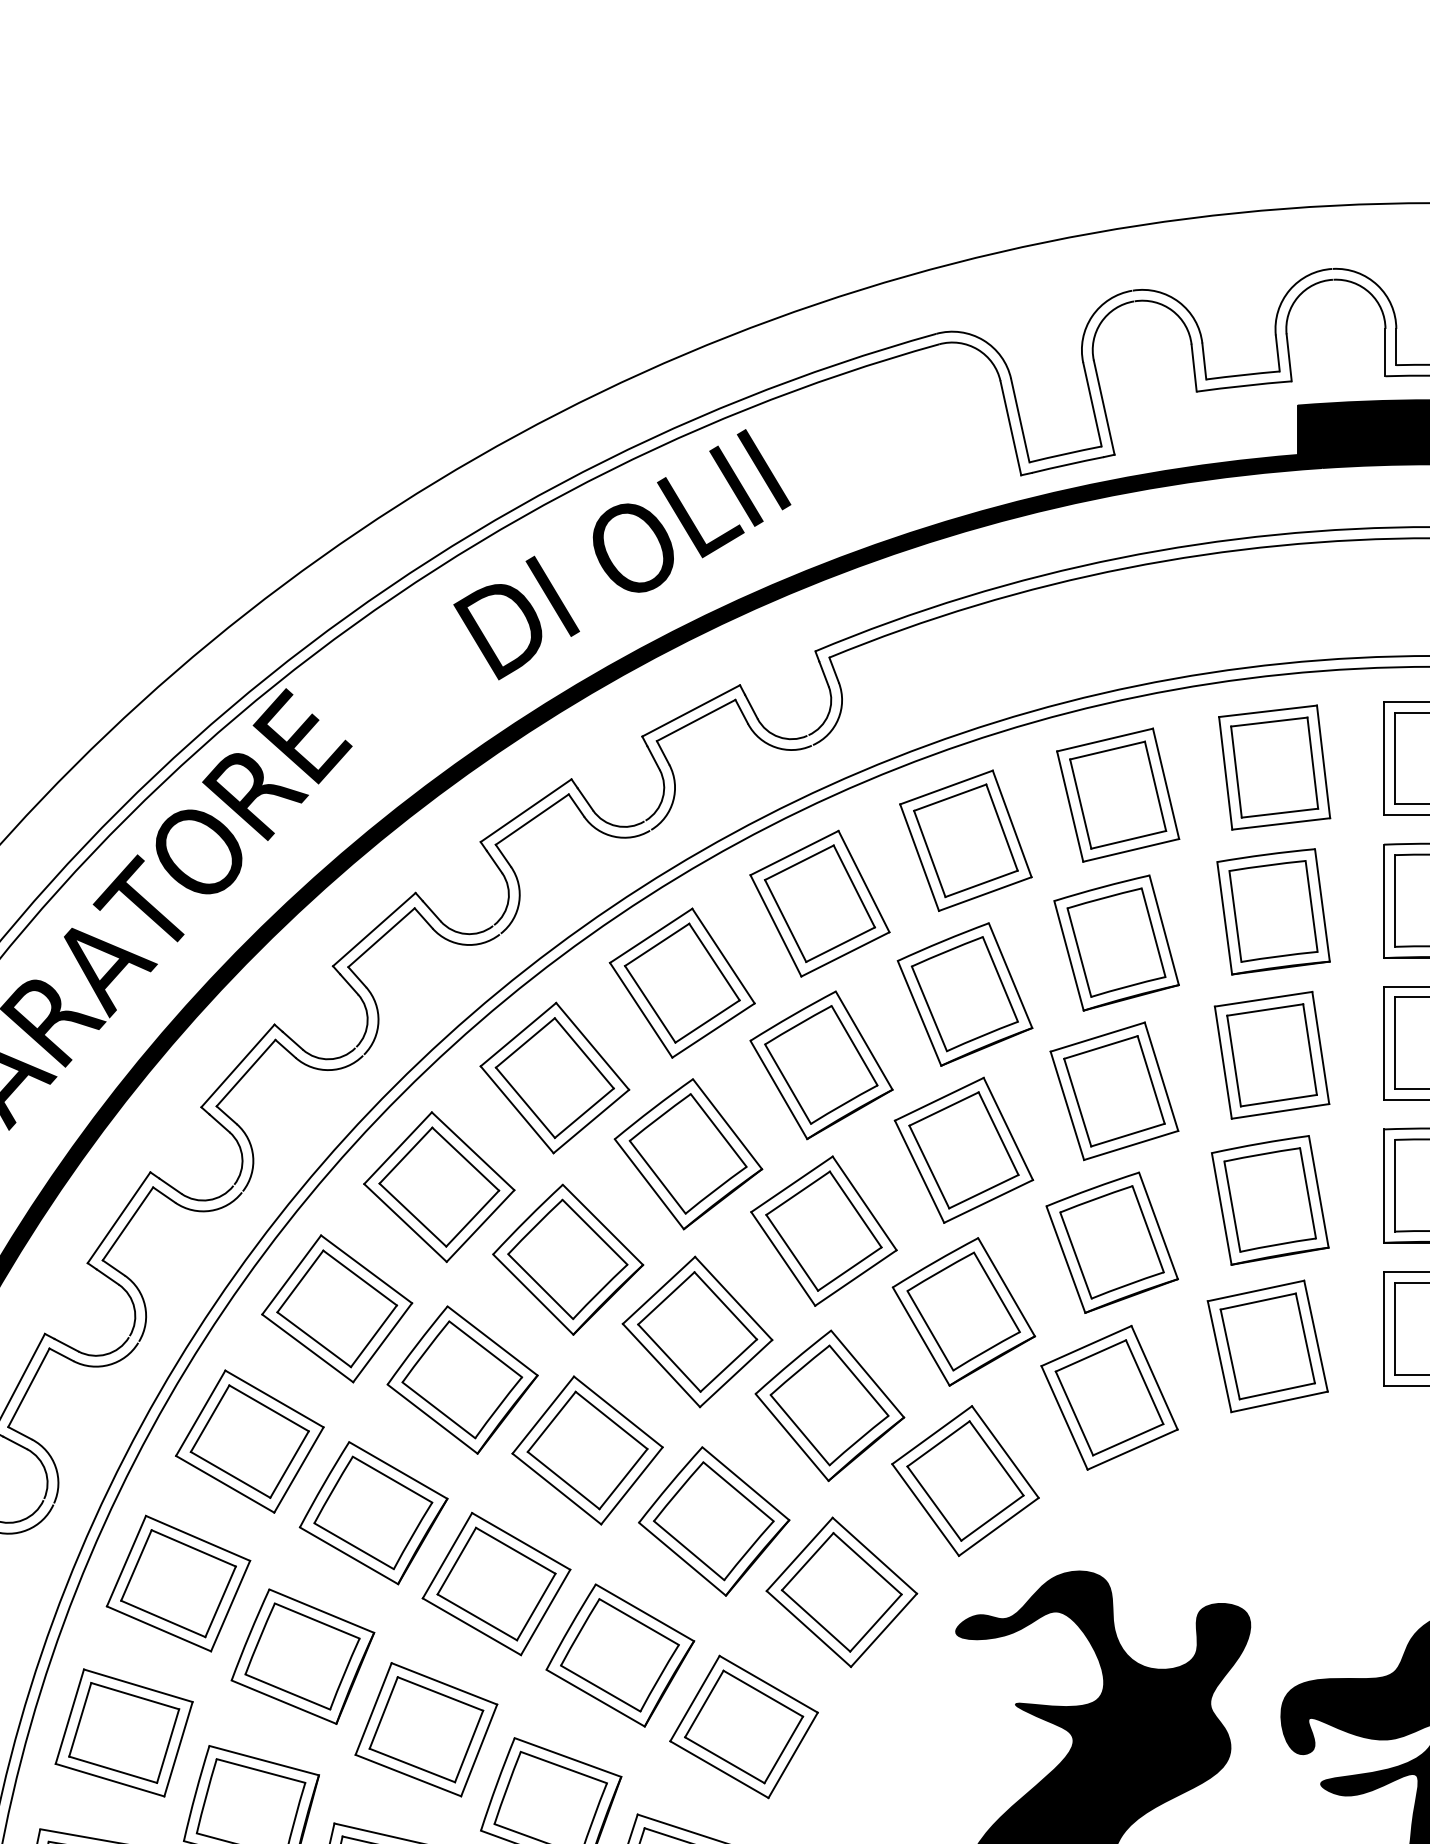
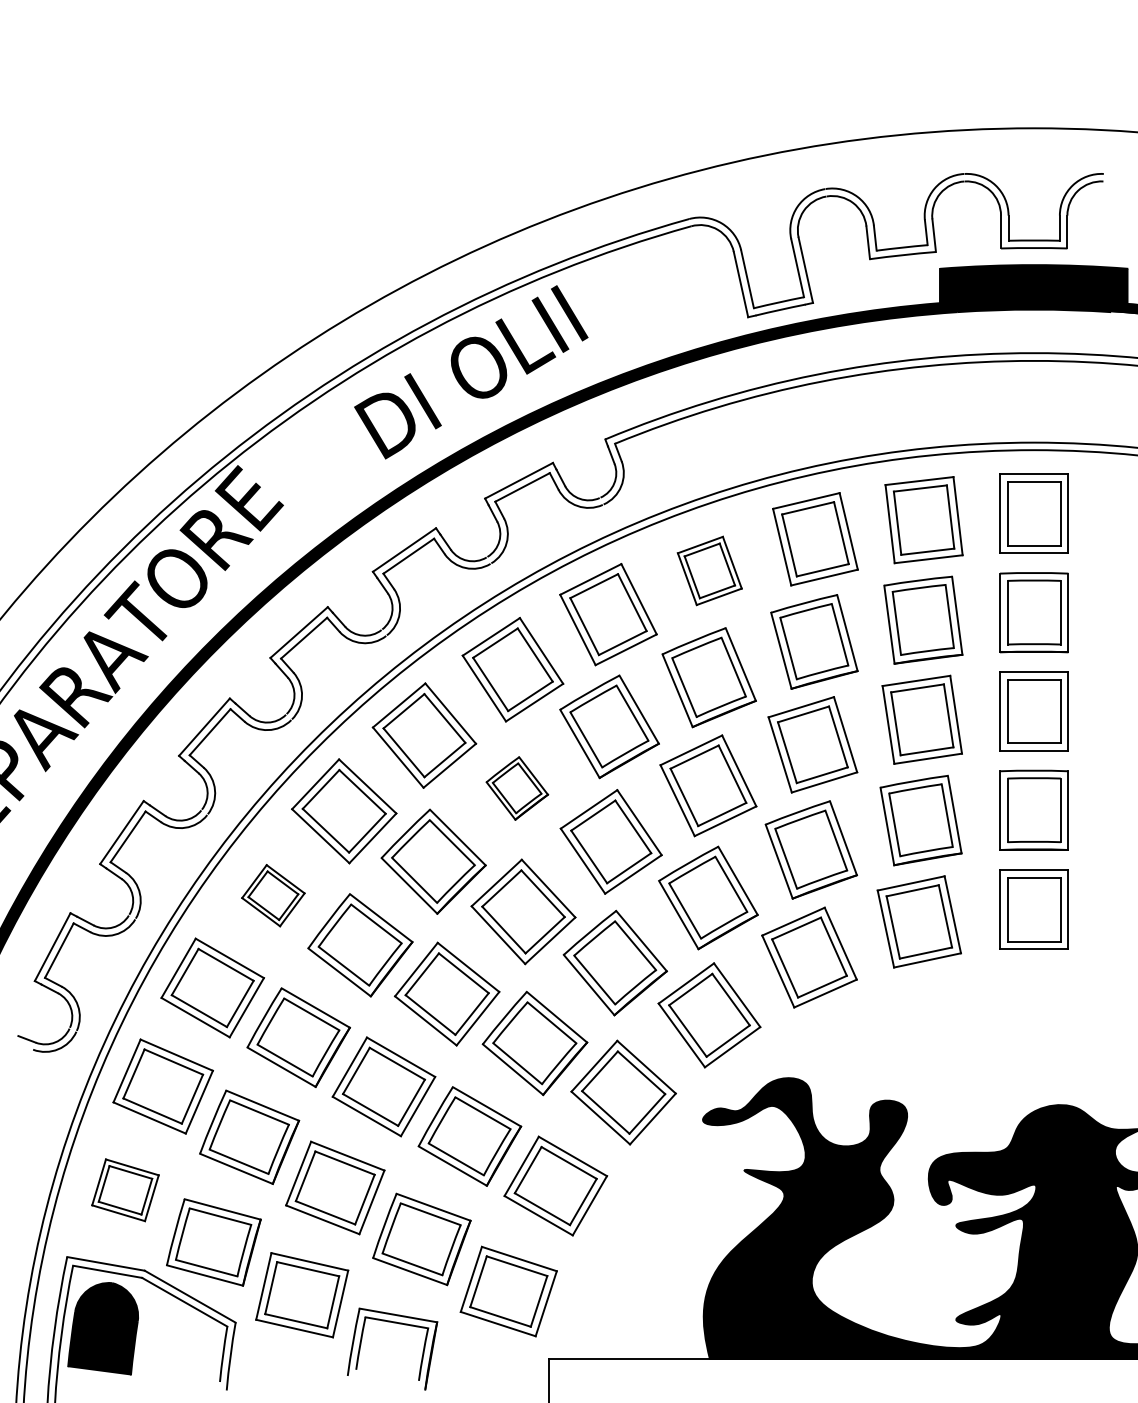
part: (965, 840) -> (709, 570), size x0.7
part: (688, 1154) -> (517, 788), size x0.6
part: (337, 1308) -> (273, 895), size x0.6
part: (124, 1733) -> (125, 1190), size x0.7

